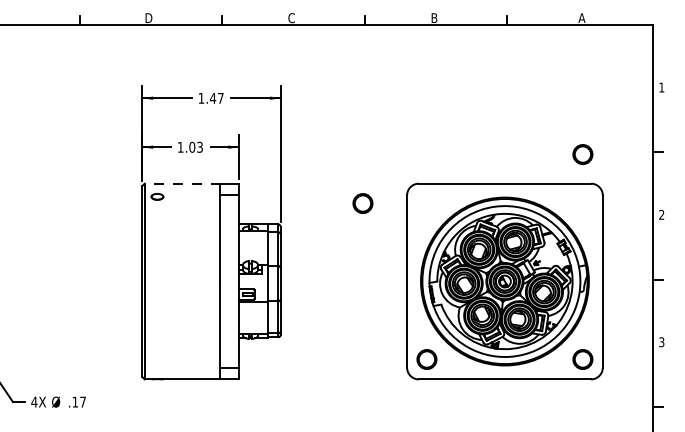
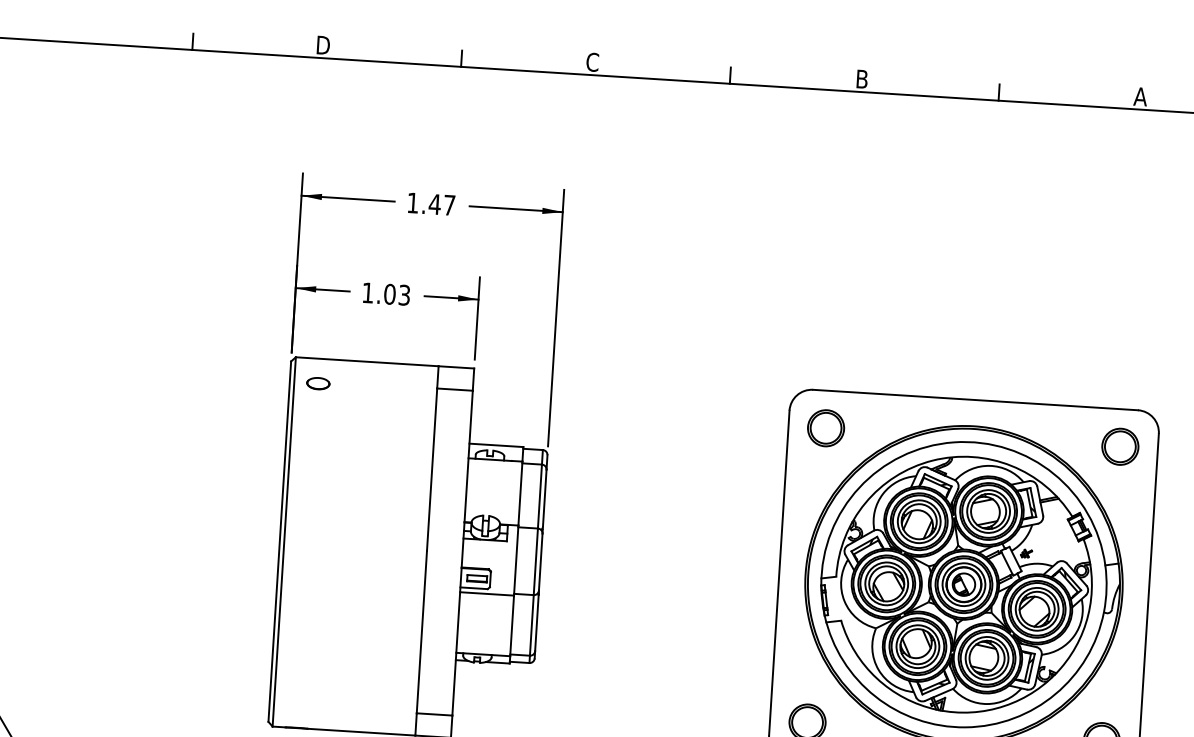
circle: (582, 154) -> (1119, 446), moved
line: (182, 183) -> (367, 361), dashed -> solid
circle: (362, 203) -> (825, 428), moved

